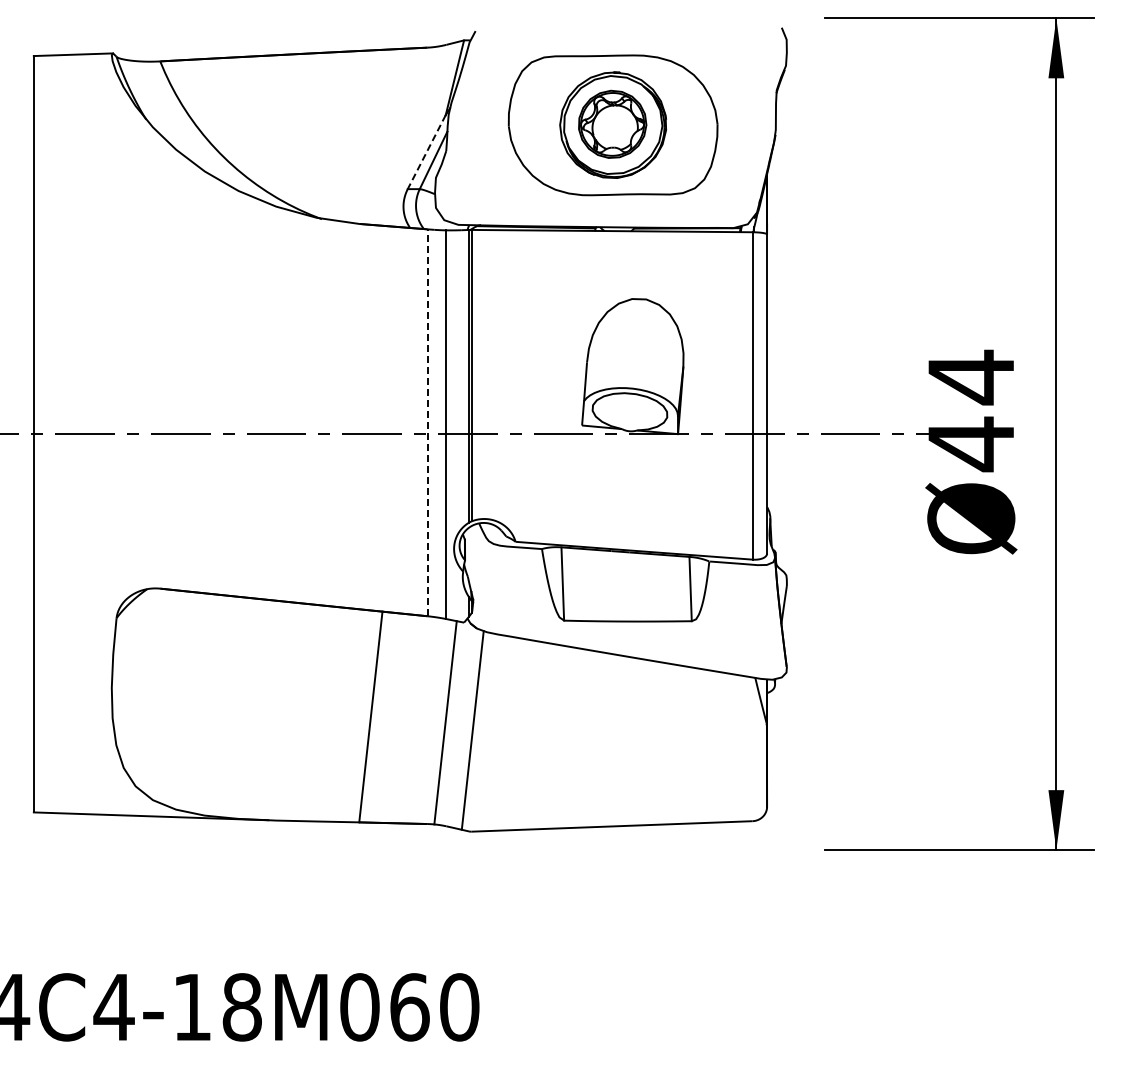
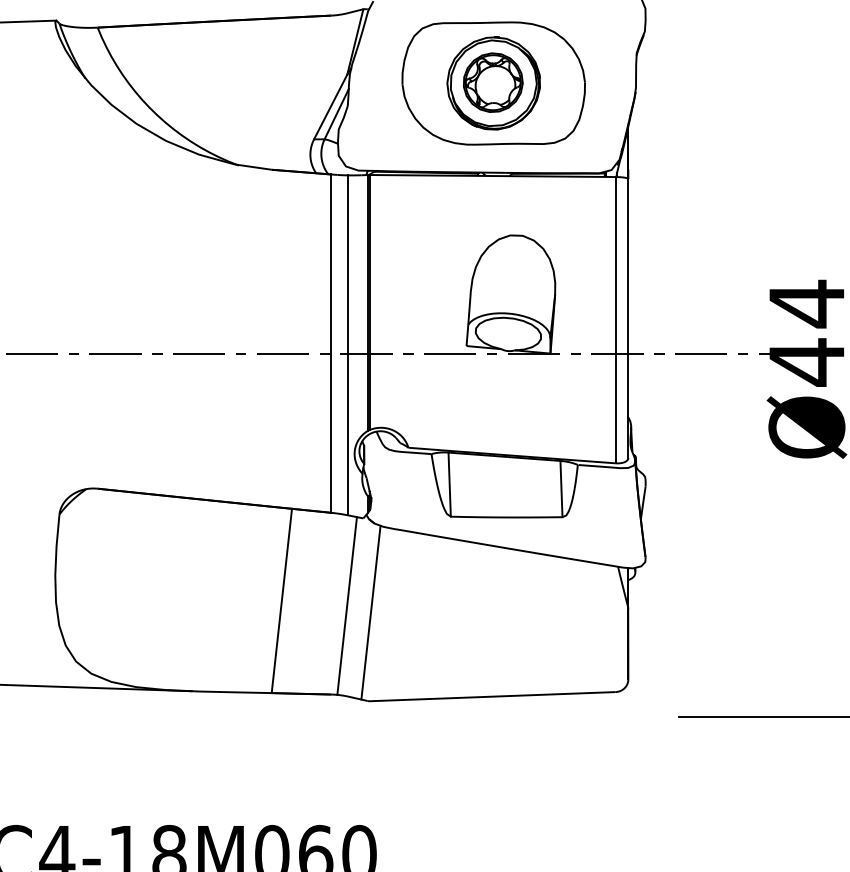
line: (426, 152) -> (330, 107), dashed -> solid
line: (427, 422) -> (331, 343), dashed -> solid

